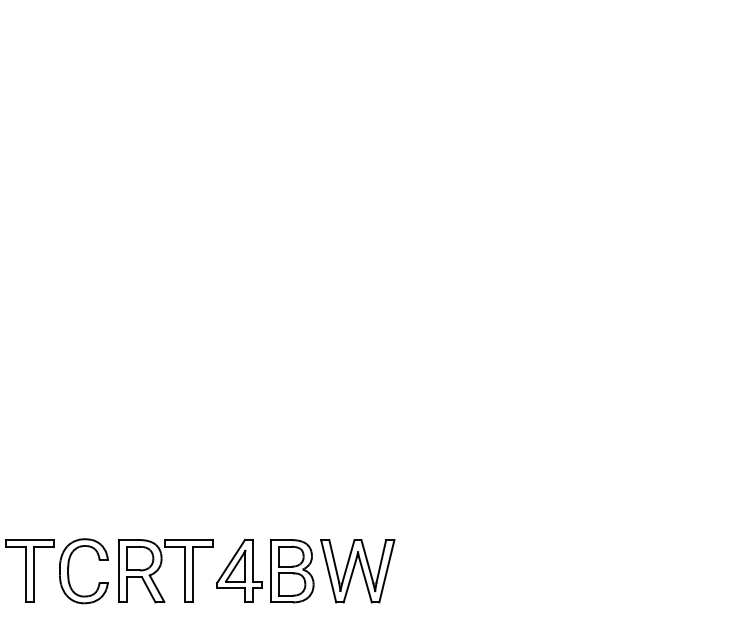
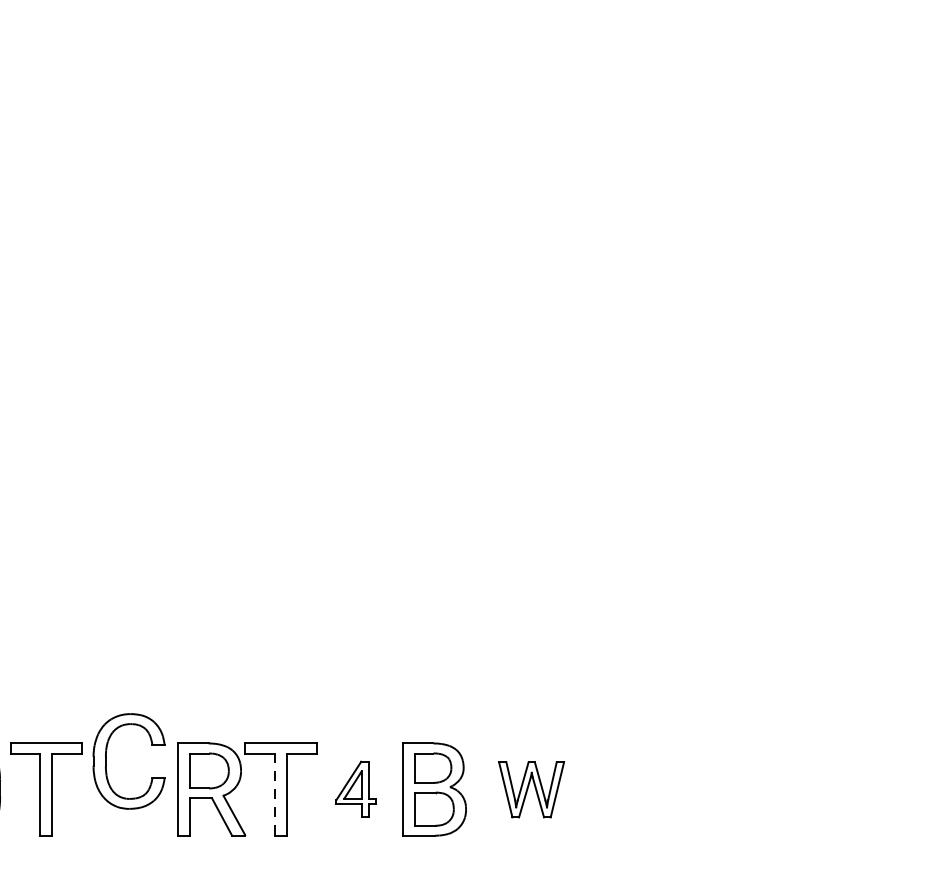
part: (239, 570) -> (356, 788), size x0.6
part: (357, 571) -> (531, 789), size x0.6
part: (69, 574) -> (107, 766), moved
line: (184, 574) -> (274, 794), solid -> dashed

